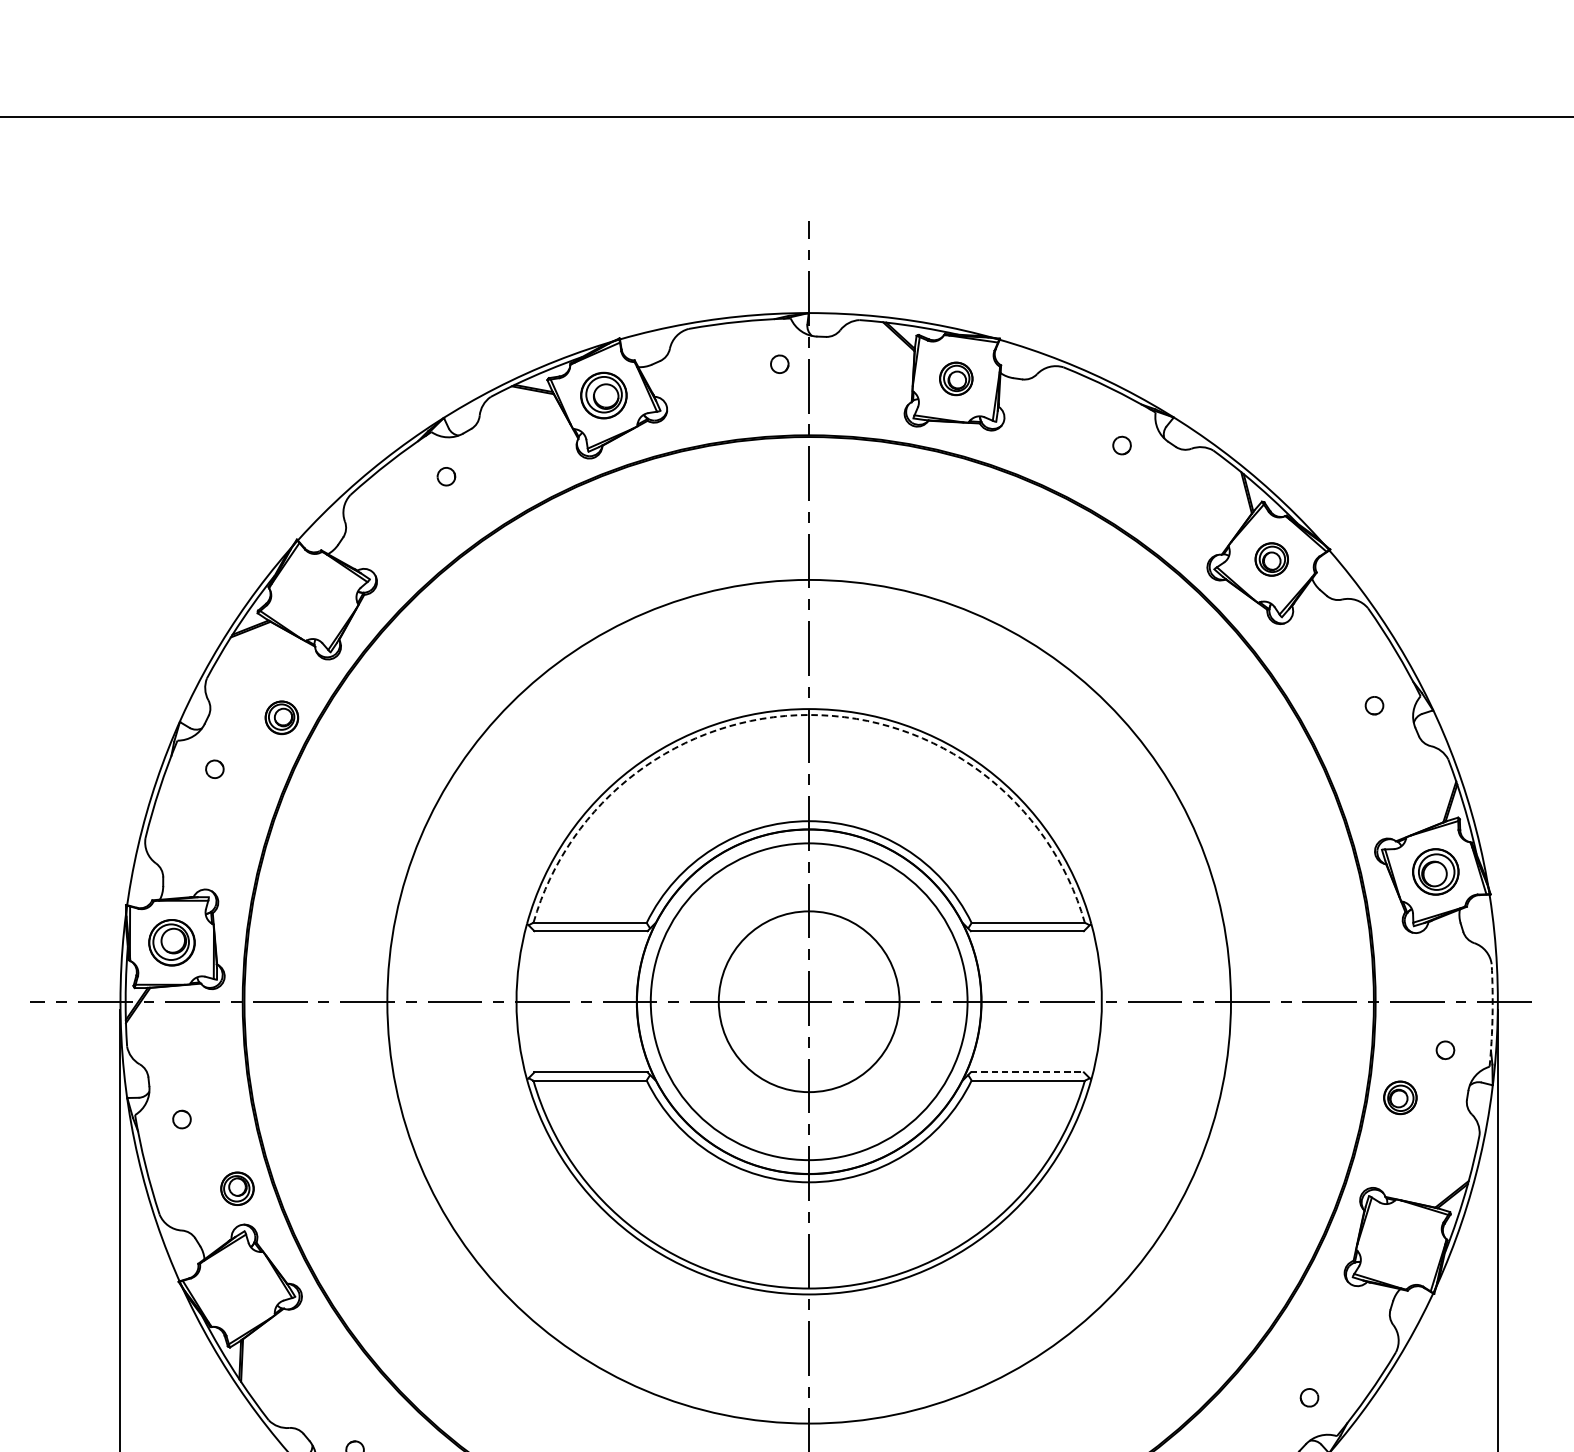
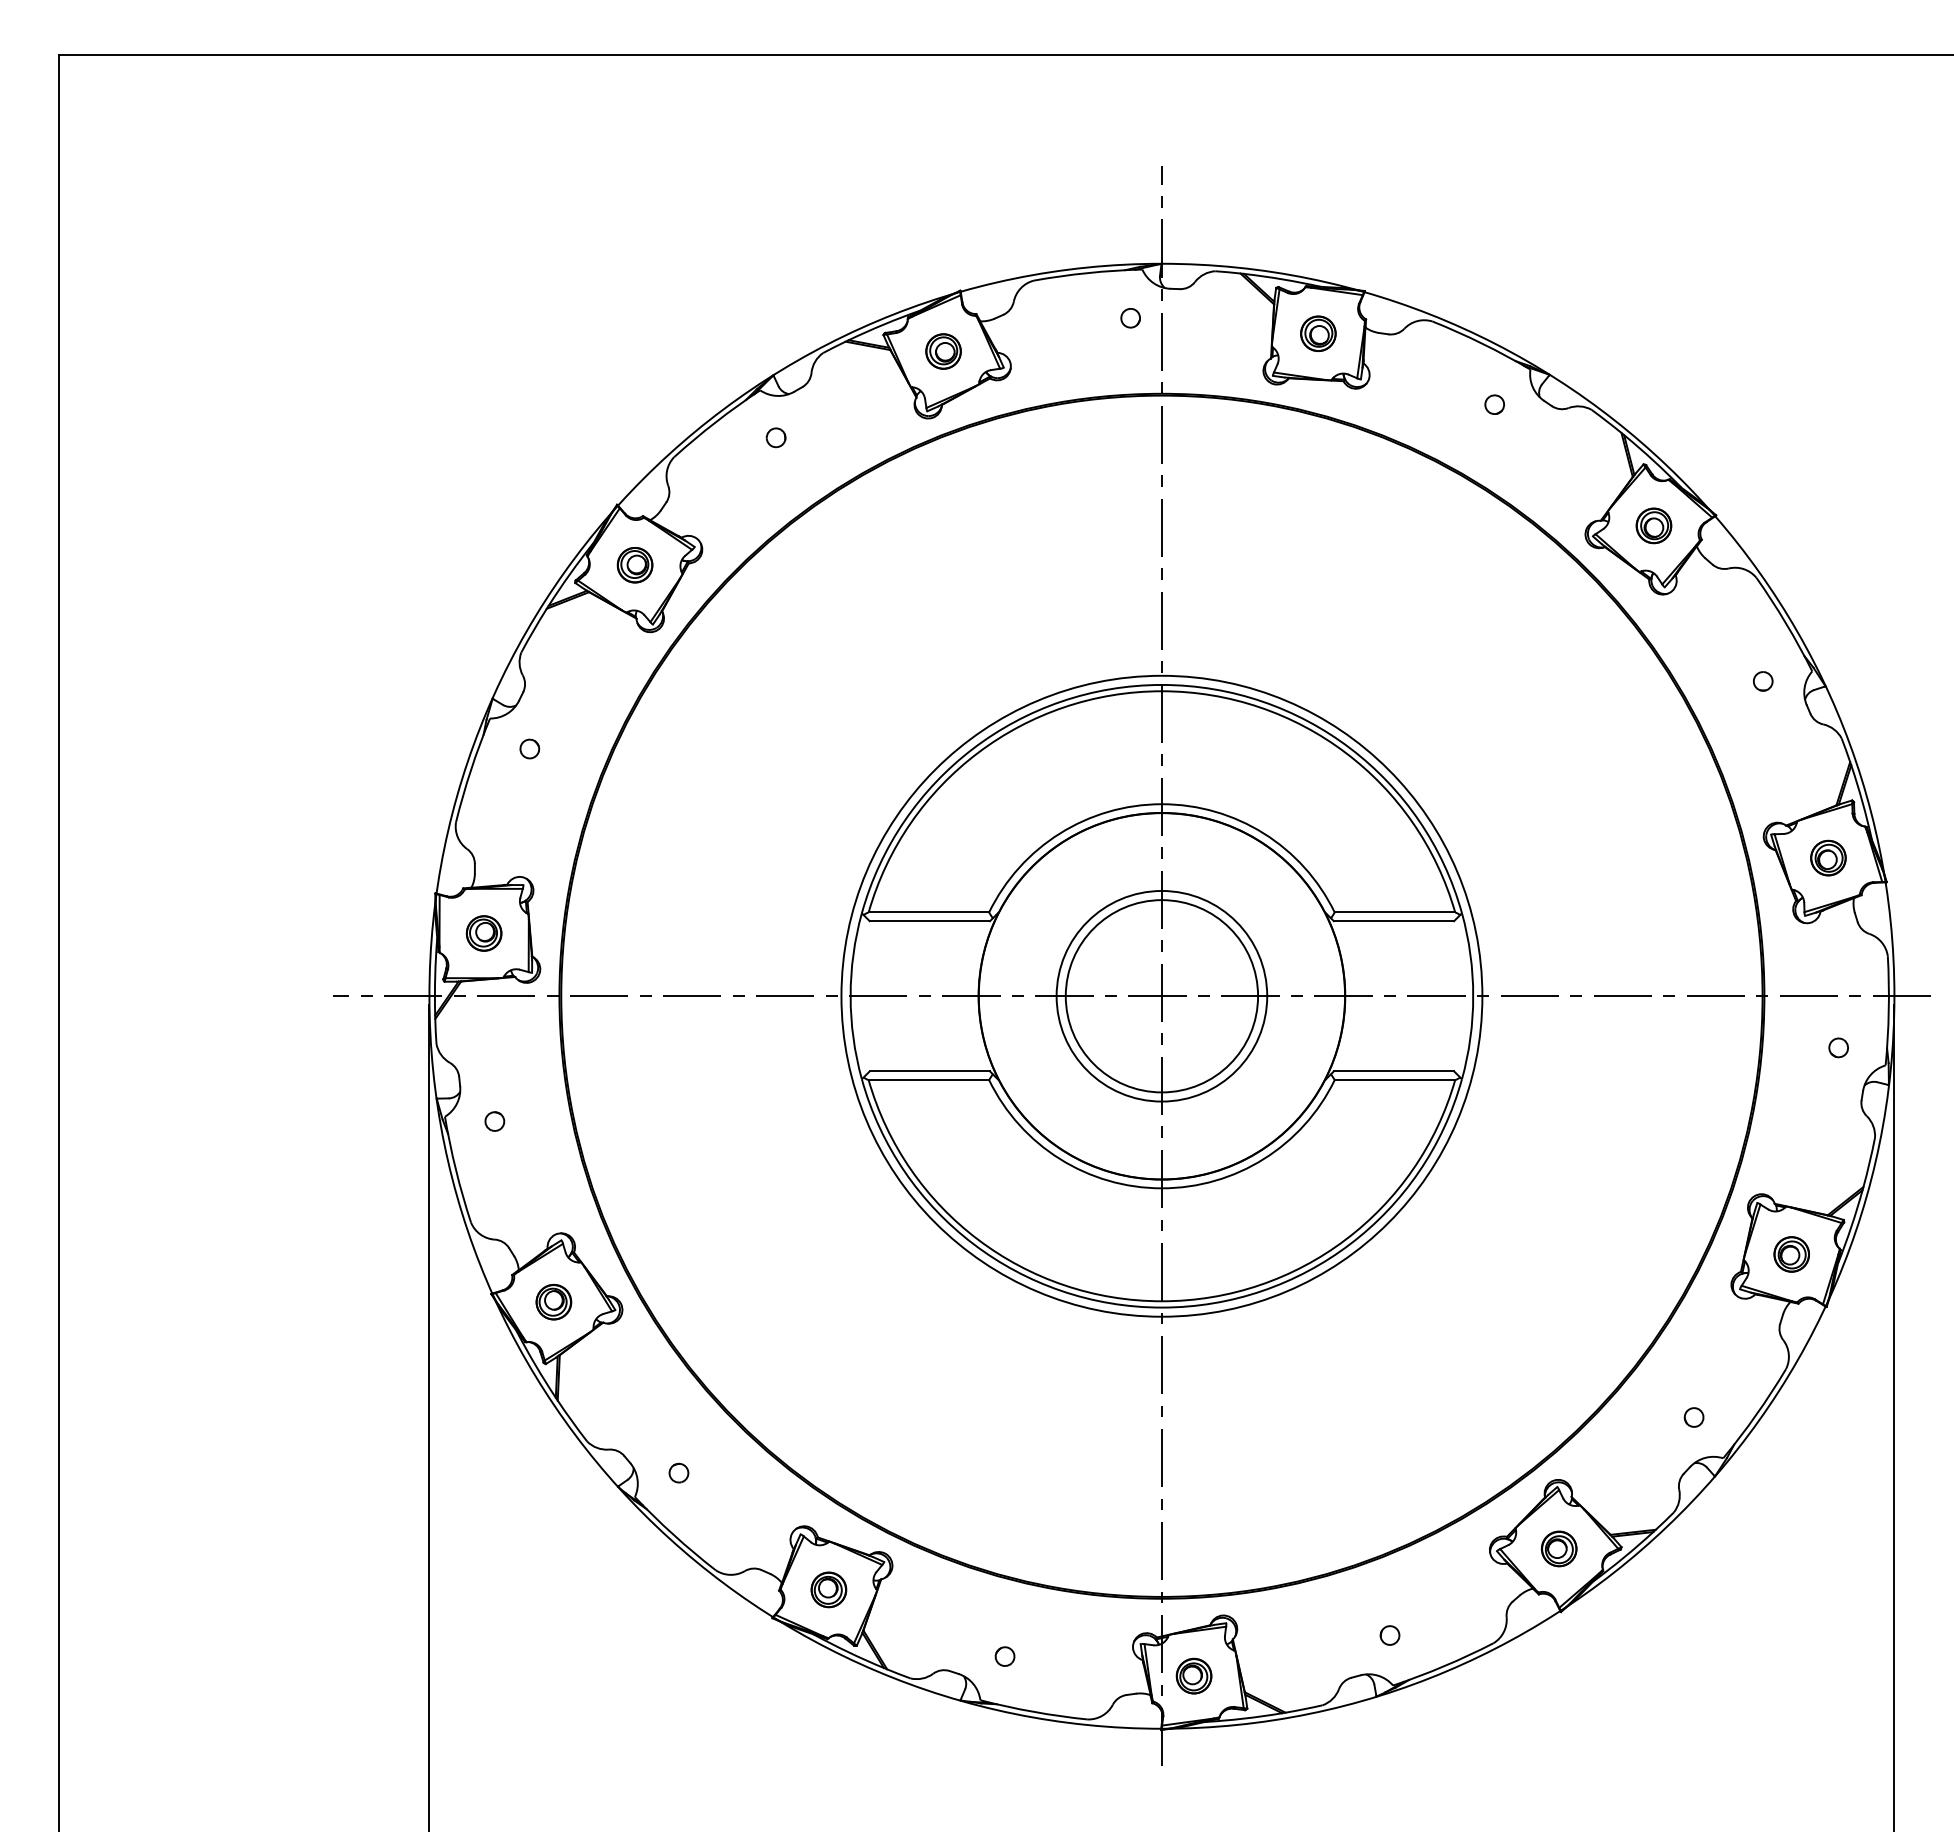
part: (603, 395) -> (943, 351), size x0.71
arc: (808, 715) -> (1161, 691), dashed -> solid
part: (281, 718) -> (634, 565), moved
part: (1435, 871) -> (1828, 857), size x0.71
part: (171, 942) -> (483, 933), size x0.71
circle: (808, 1001) -> (1161, 995), size x0.62
circle: (808, 1001) -> (1161, 995), size x0.71
arc: (1492, 1015) -> (1888, 1010), dashed -> solid
line: (1027, 1072) -> (1394, 1071), dashed -> solid
part: (1400, 1097) -> (1791, 1254), moved
part: (237, 1188) -> (553, 1301), moved

